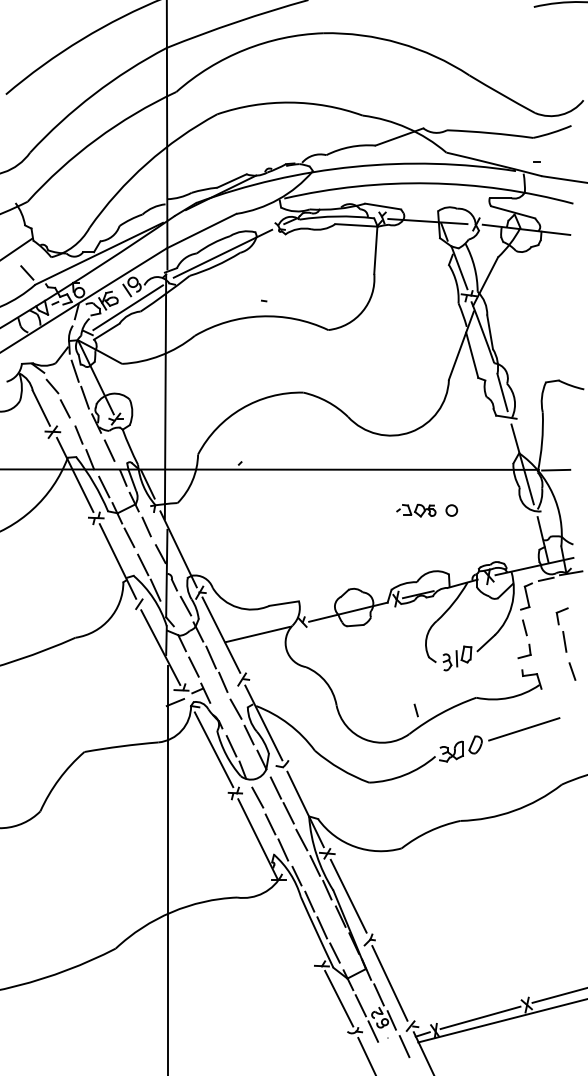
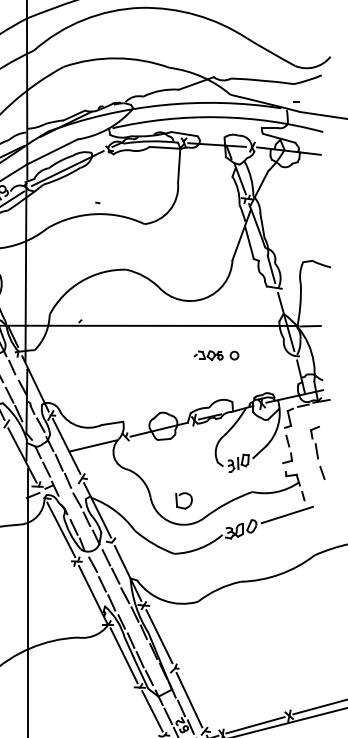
part: (376, 703) -> (179, 496), added
line: (415, 710) -> (302, 496), moved
line: (299, 922) -> (123, 655), added

